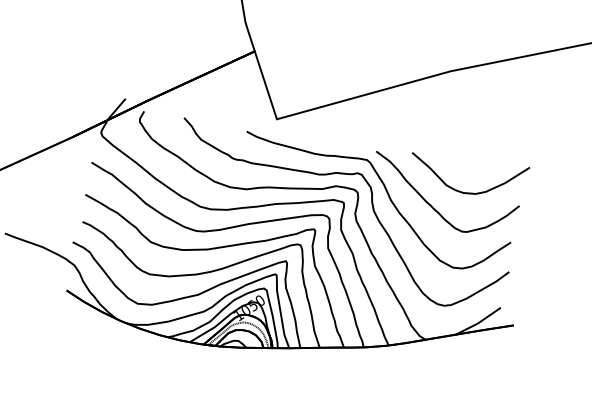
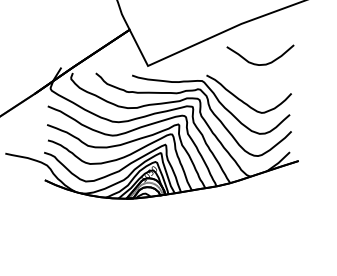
part: (461, 189) -> (257, 63), moved

